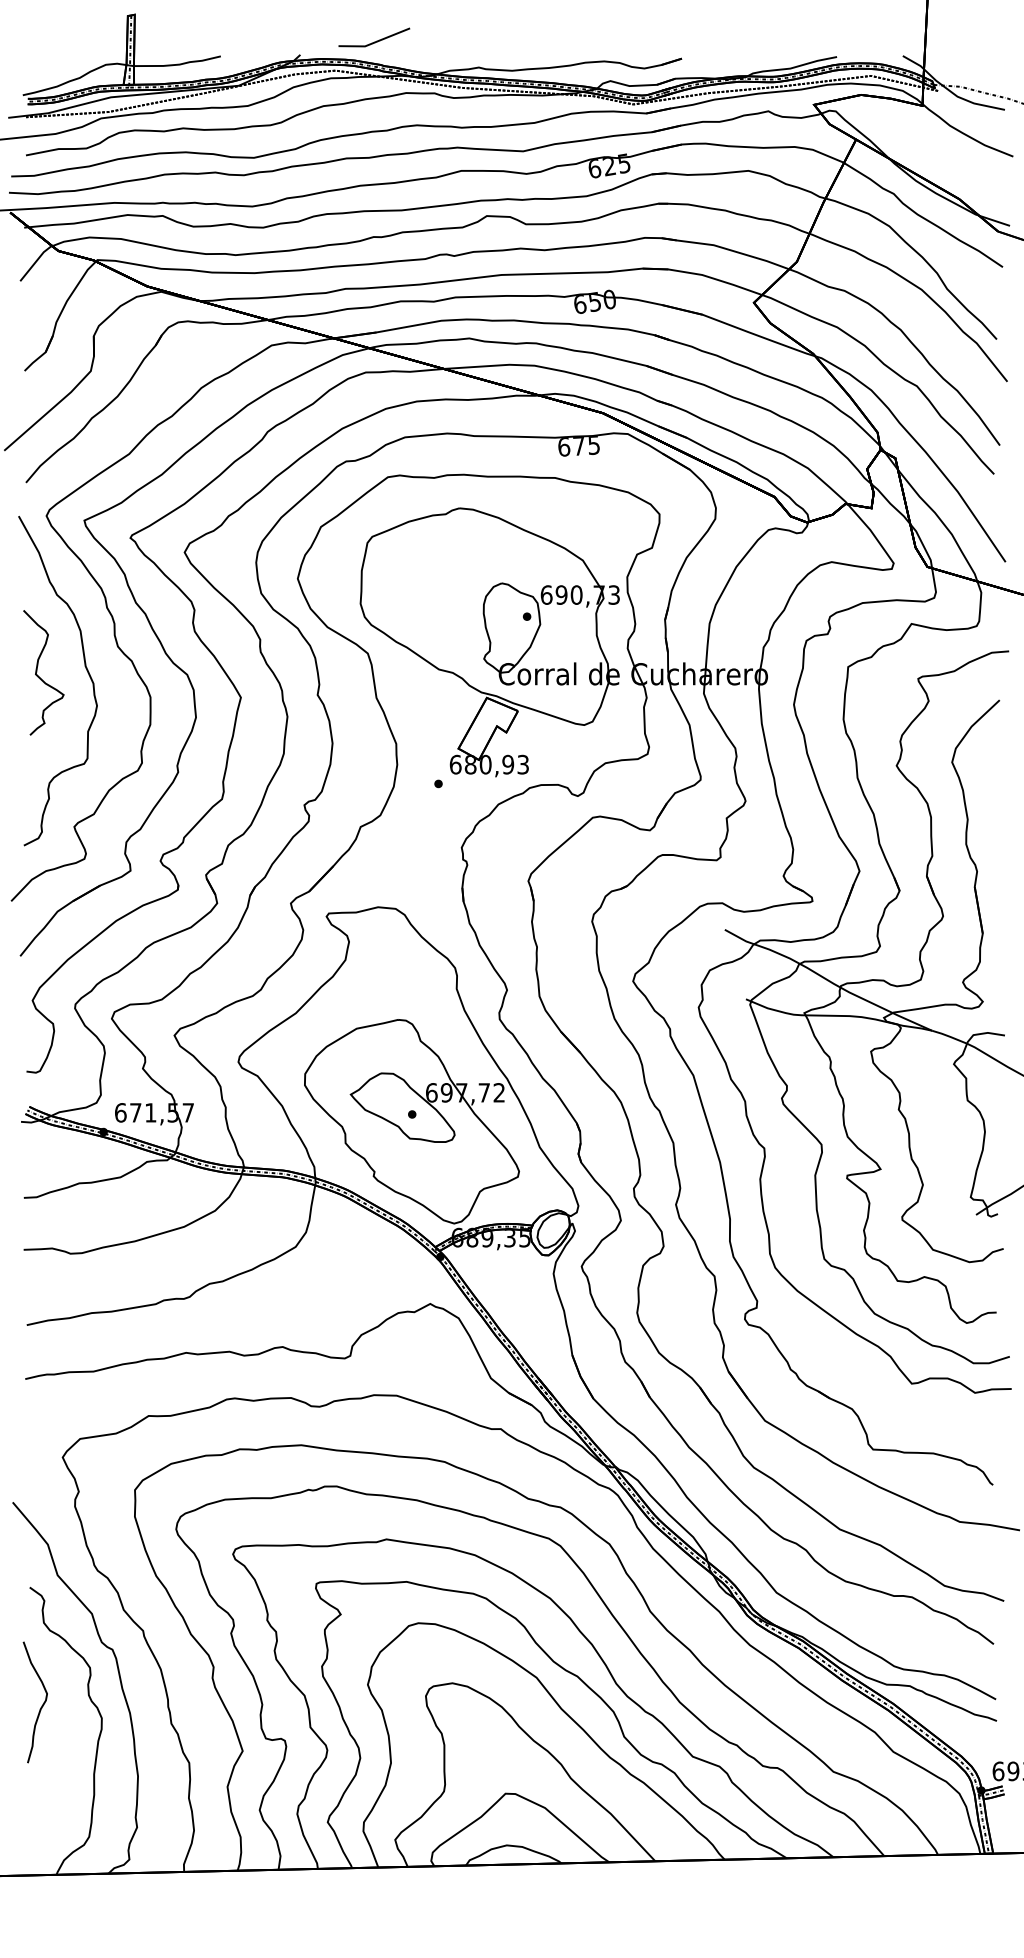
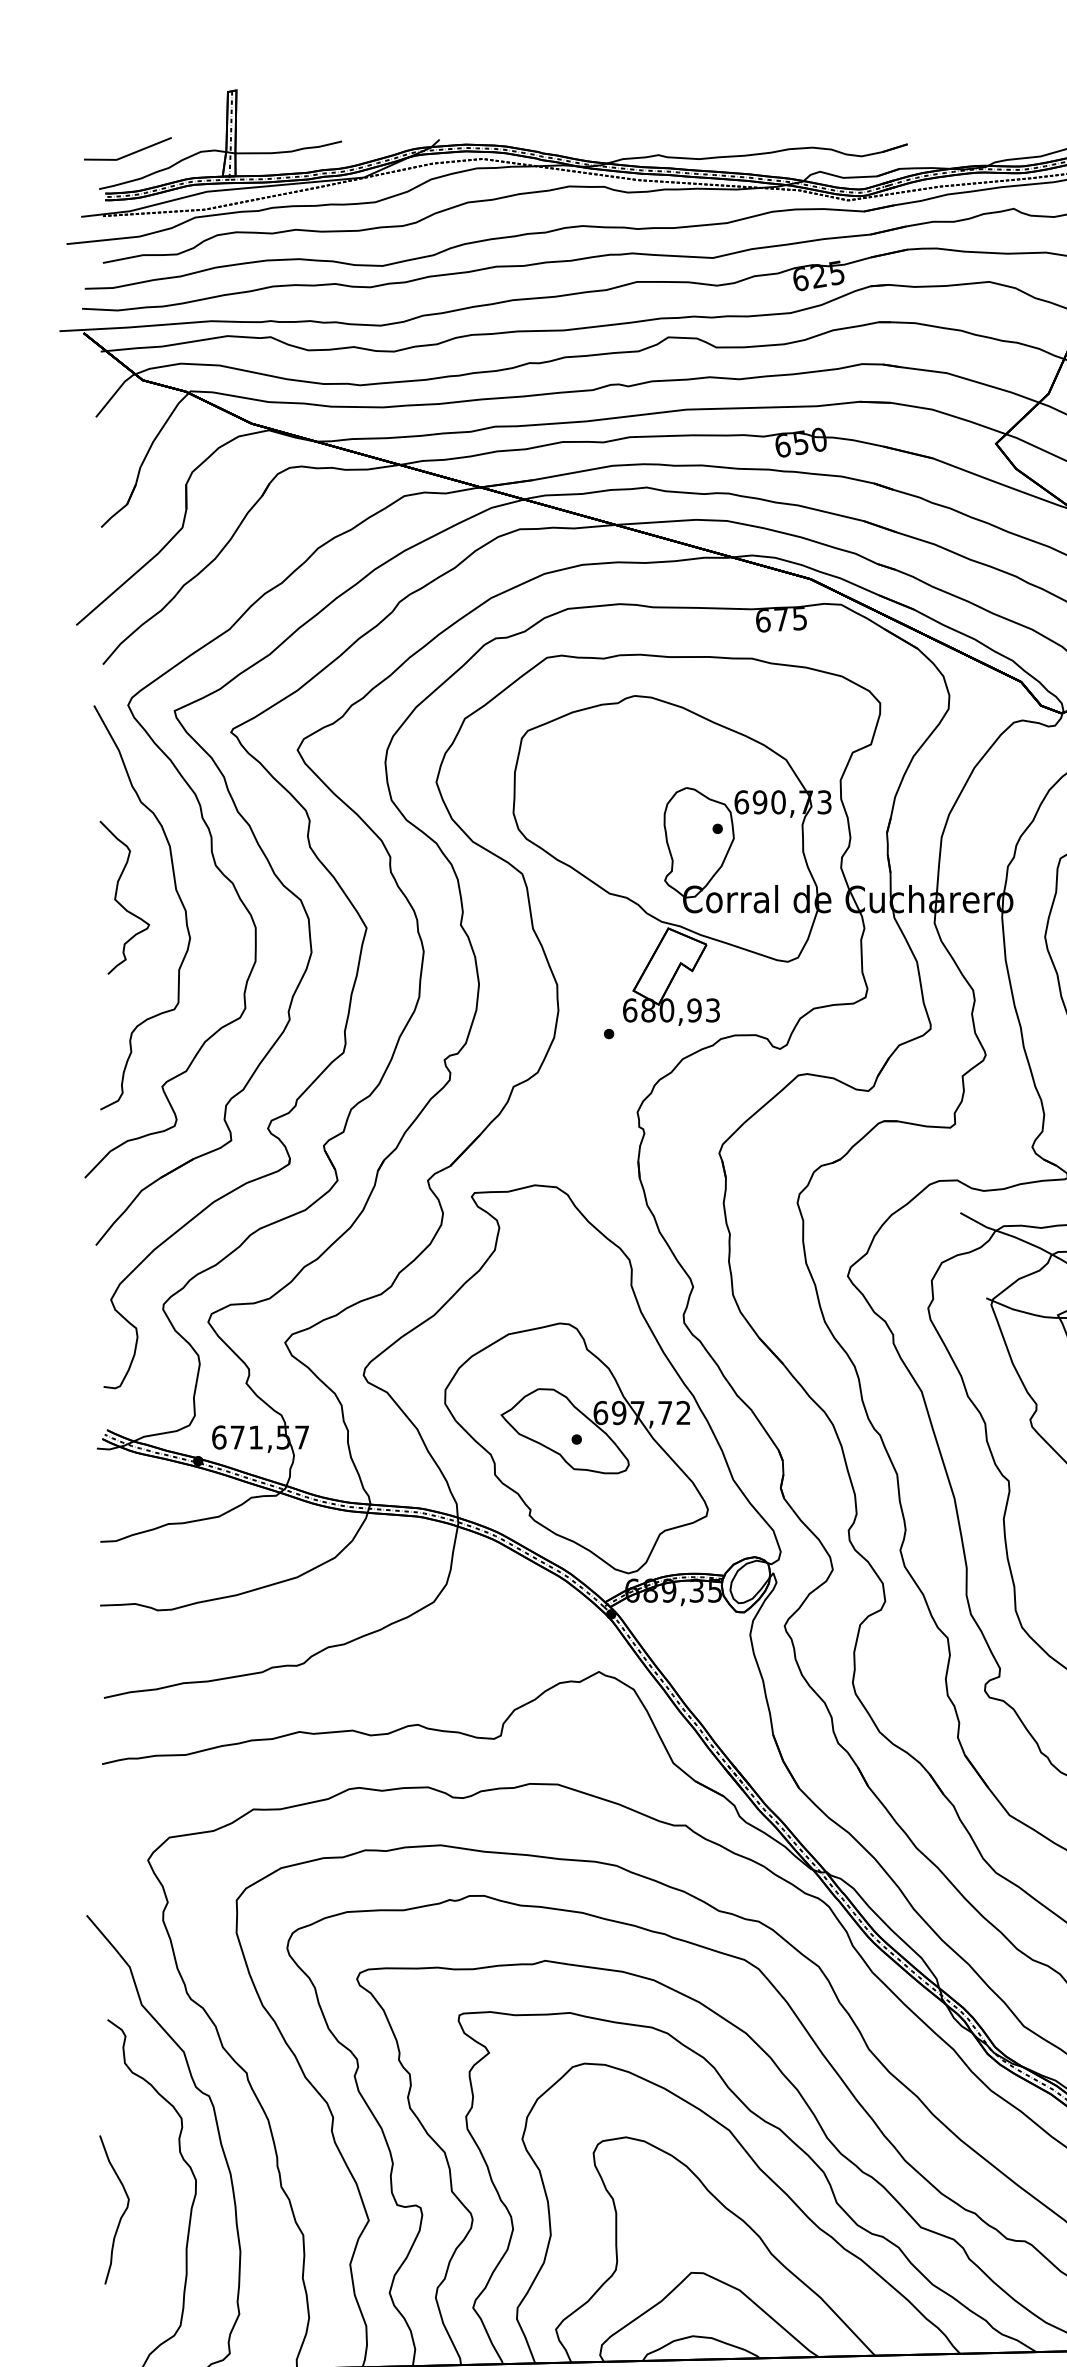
line: (376, 40) -> (130, 152), moved
curve: (41, 1705) -> (121, 2213), moved

